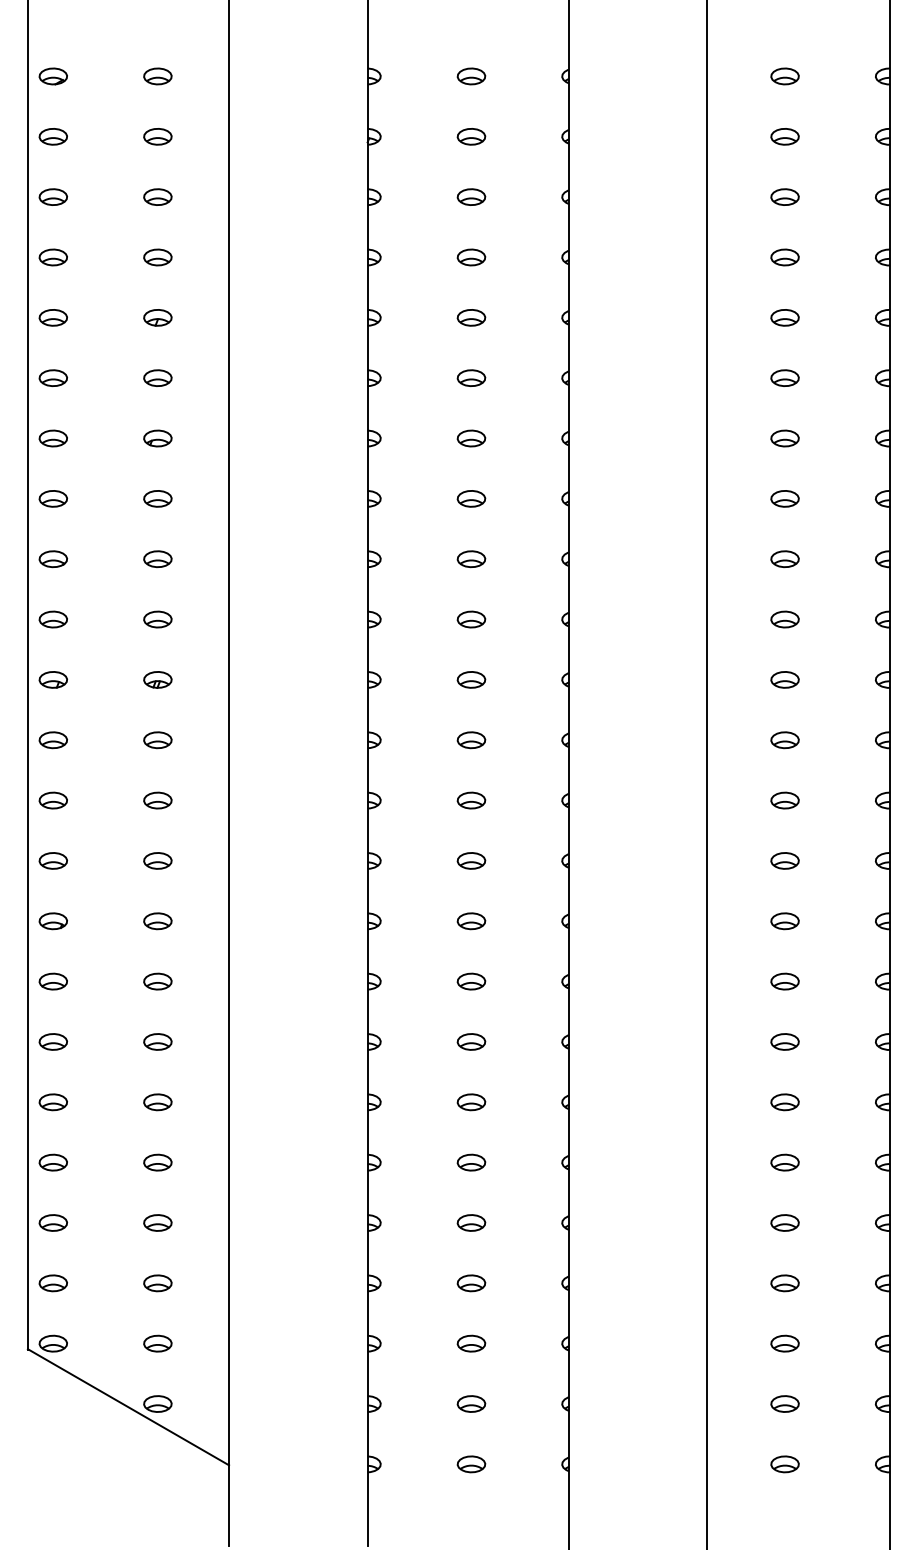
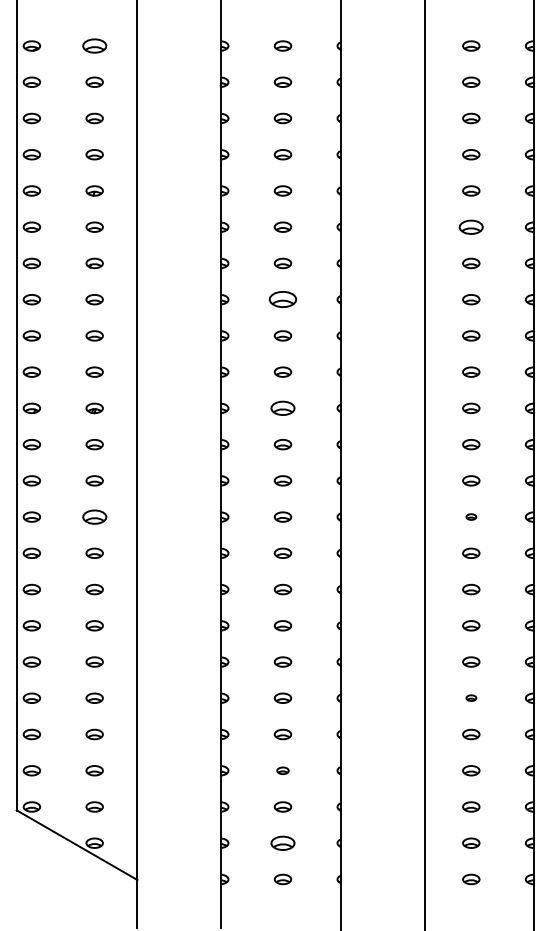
part: (157, 75) -> (94, 45), size x1.4
part: (785, 376) -> (471, 226), size x1.4
part: (470, 498) -> (282, 299), size x1.6
part: (470, 680) -> (282, 408), size x1.4
part: (157, 859) -> (94, 516), size x1.4
part: (785, 859) -> (471, 516), size x0.6
part: (785, 1161) -> (471, 697), size x0.6
part: (470, 1282) -> (282, 770), size x0.7
part: (470, 1402) -> (282, 842), size x1.4

